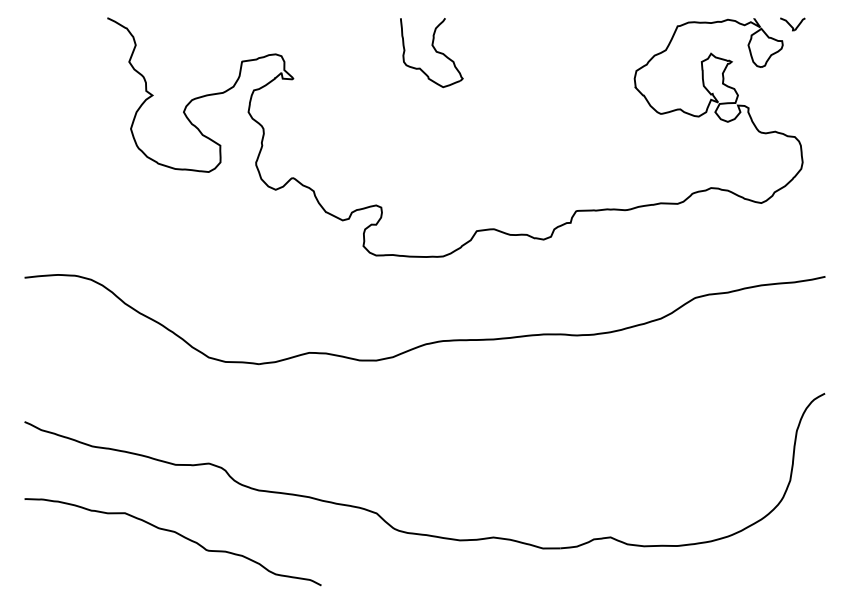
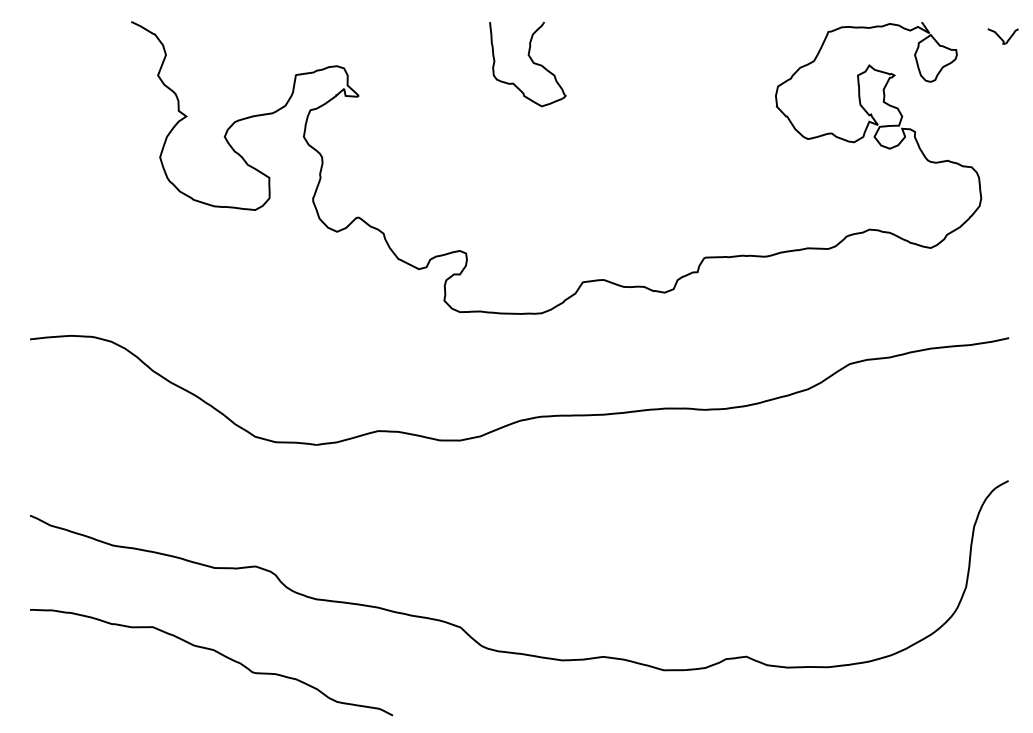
part: (792, 24) -> (1002, 36), moved

